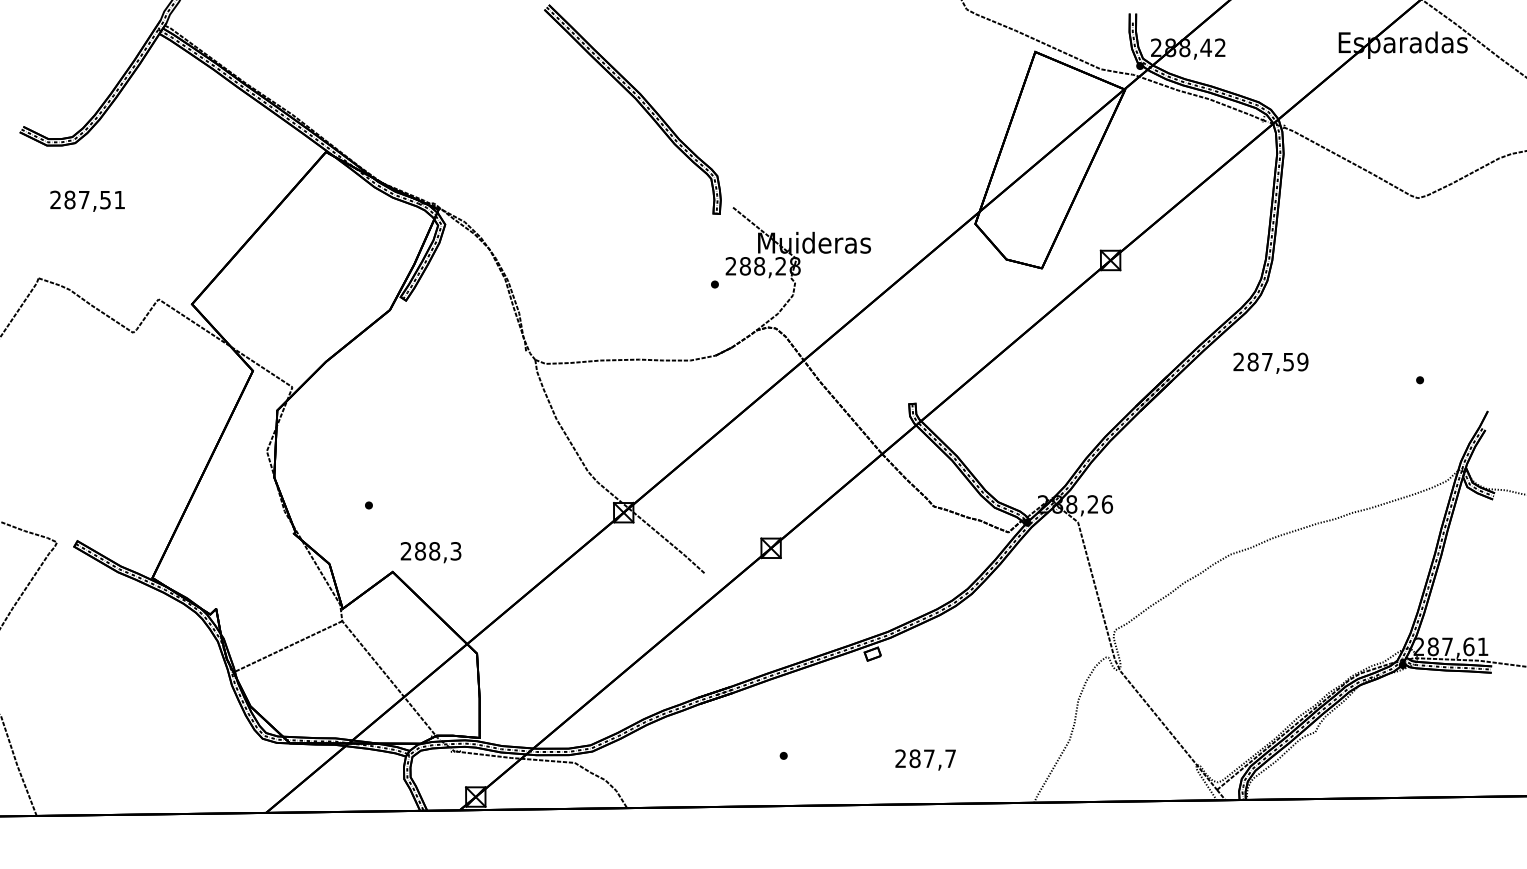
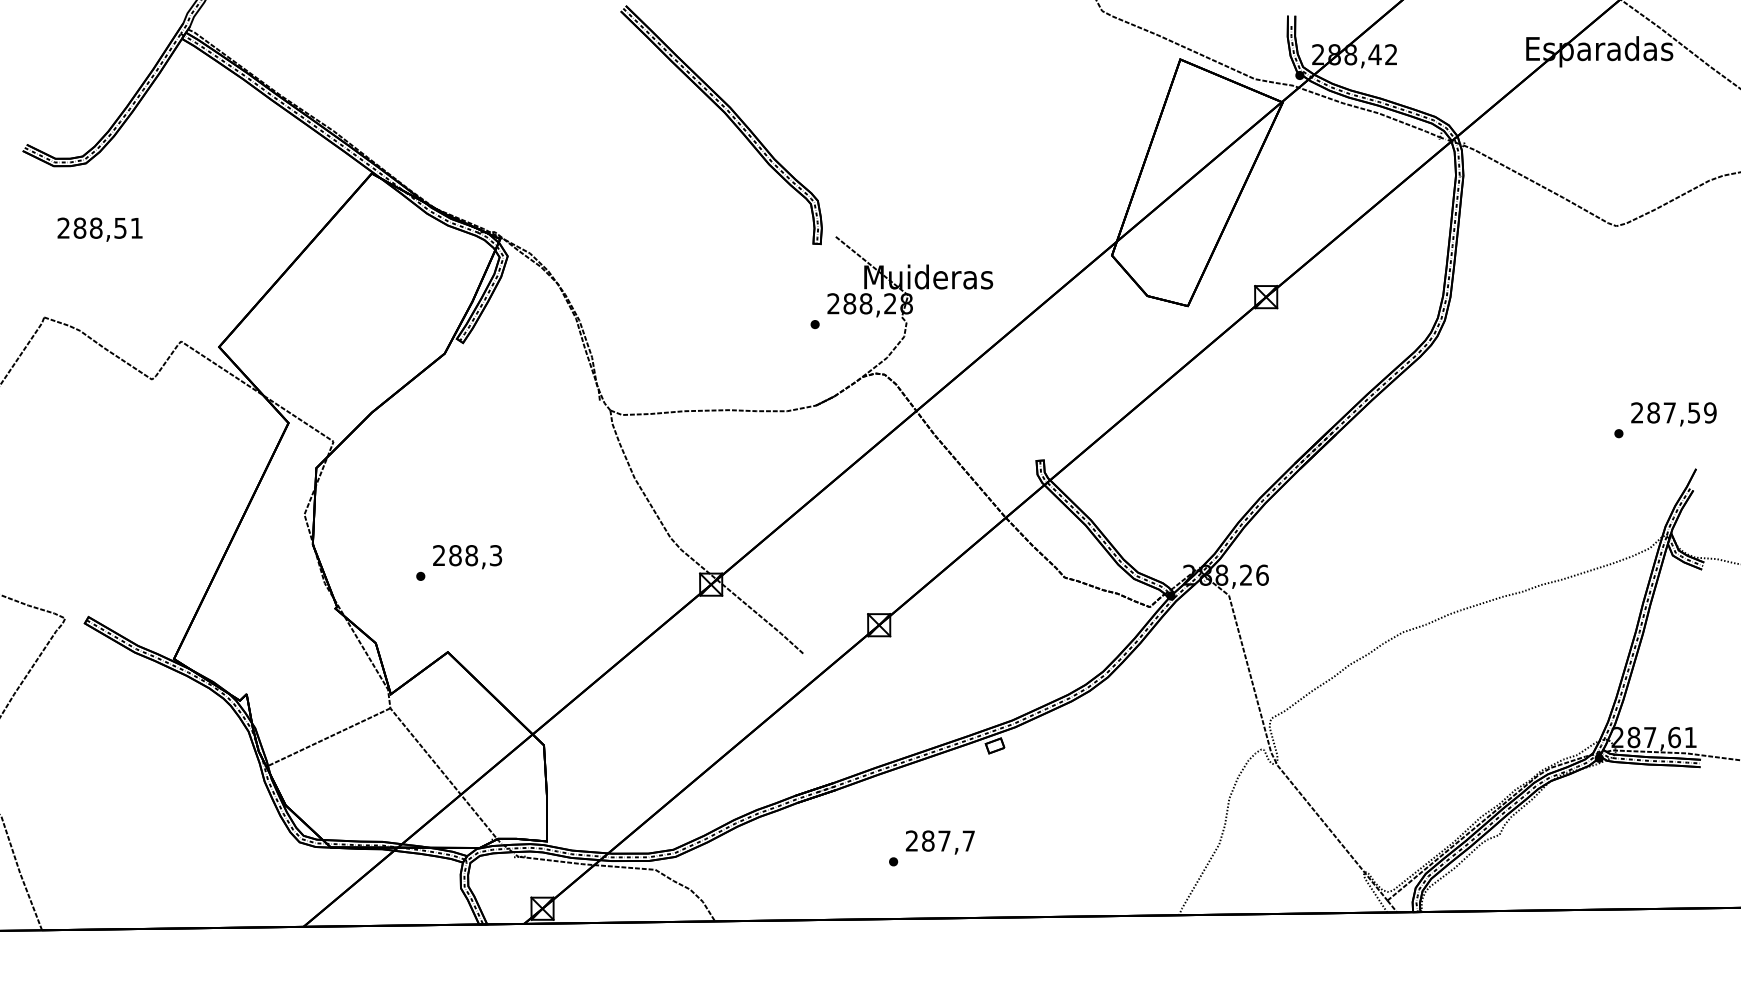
text: (84, 199) -> (96, 227), 287,51 -> 288,51
text: (1270, 363) -> (1673, 414), moved
text: (431, 552) -> (467, 557), moved
text: (925, 759) -> (940, 842), moved

